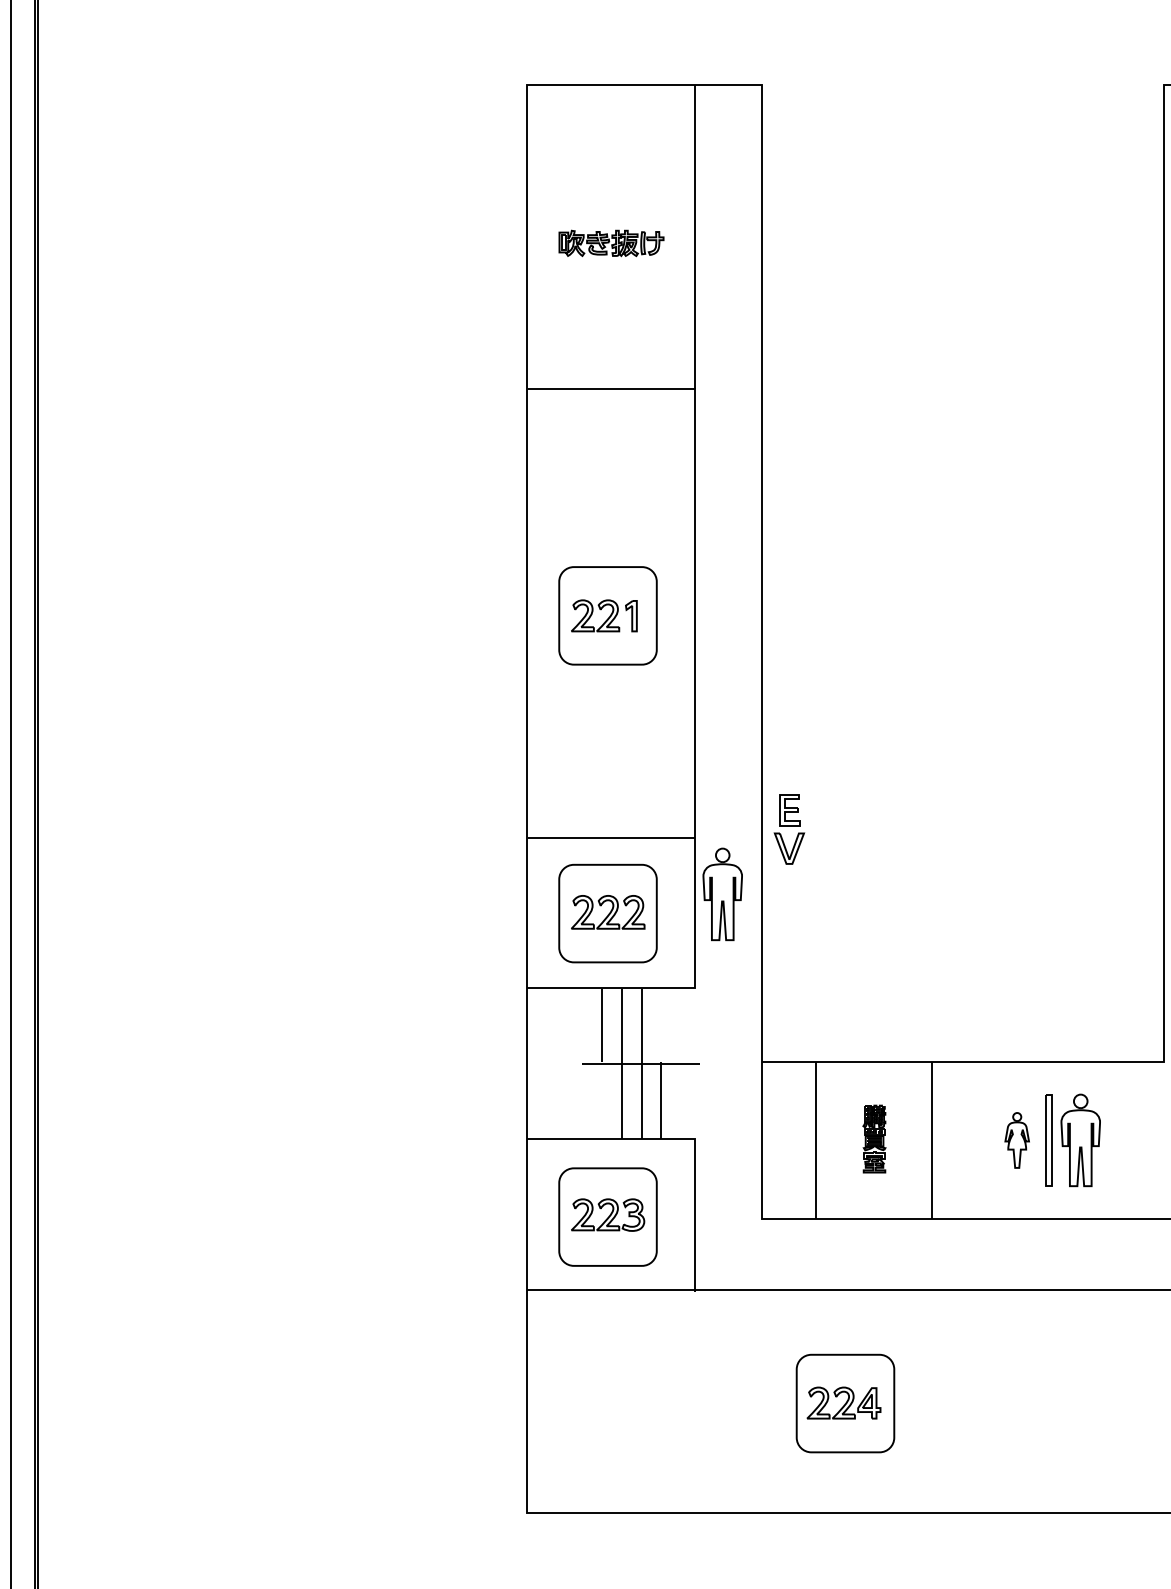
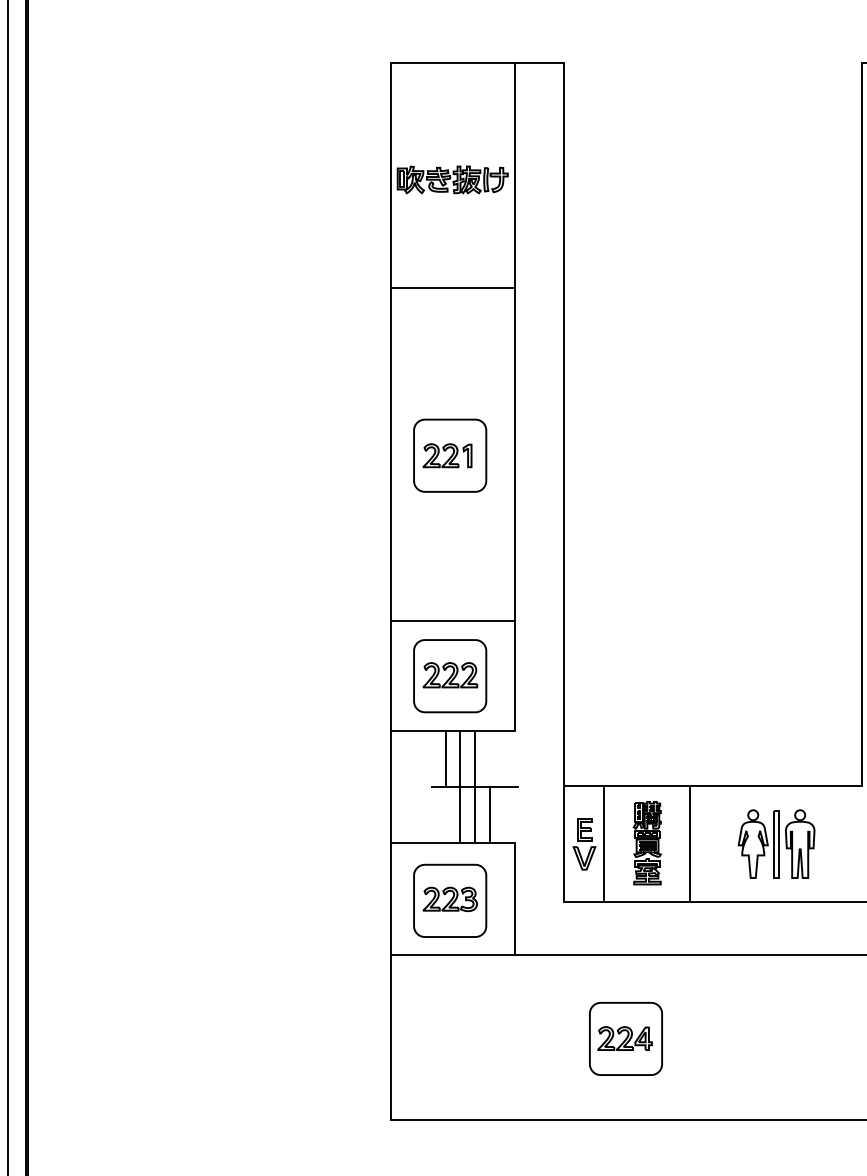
part: (611, 243) -> (452, 180), size x1.43
part: (789, 829) -> (584, 844), moved
part: (722, 894) -> (534, 662), removed
part: (874, 1138) -> (647, 842), size x1.67
part: (1016, 1140) -> (752, 844), size x1.67

